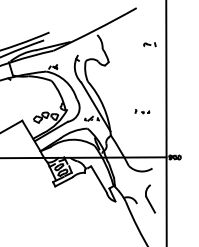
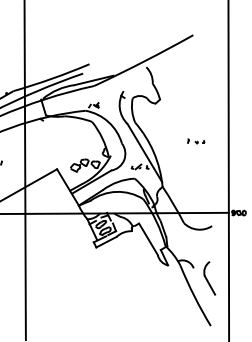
part: (149, 44) -> (208, 78), removed
part: (142, 111) -> (196, 141), moved
part: (150, 199) -> (209, 278), moved

